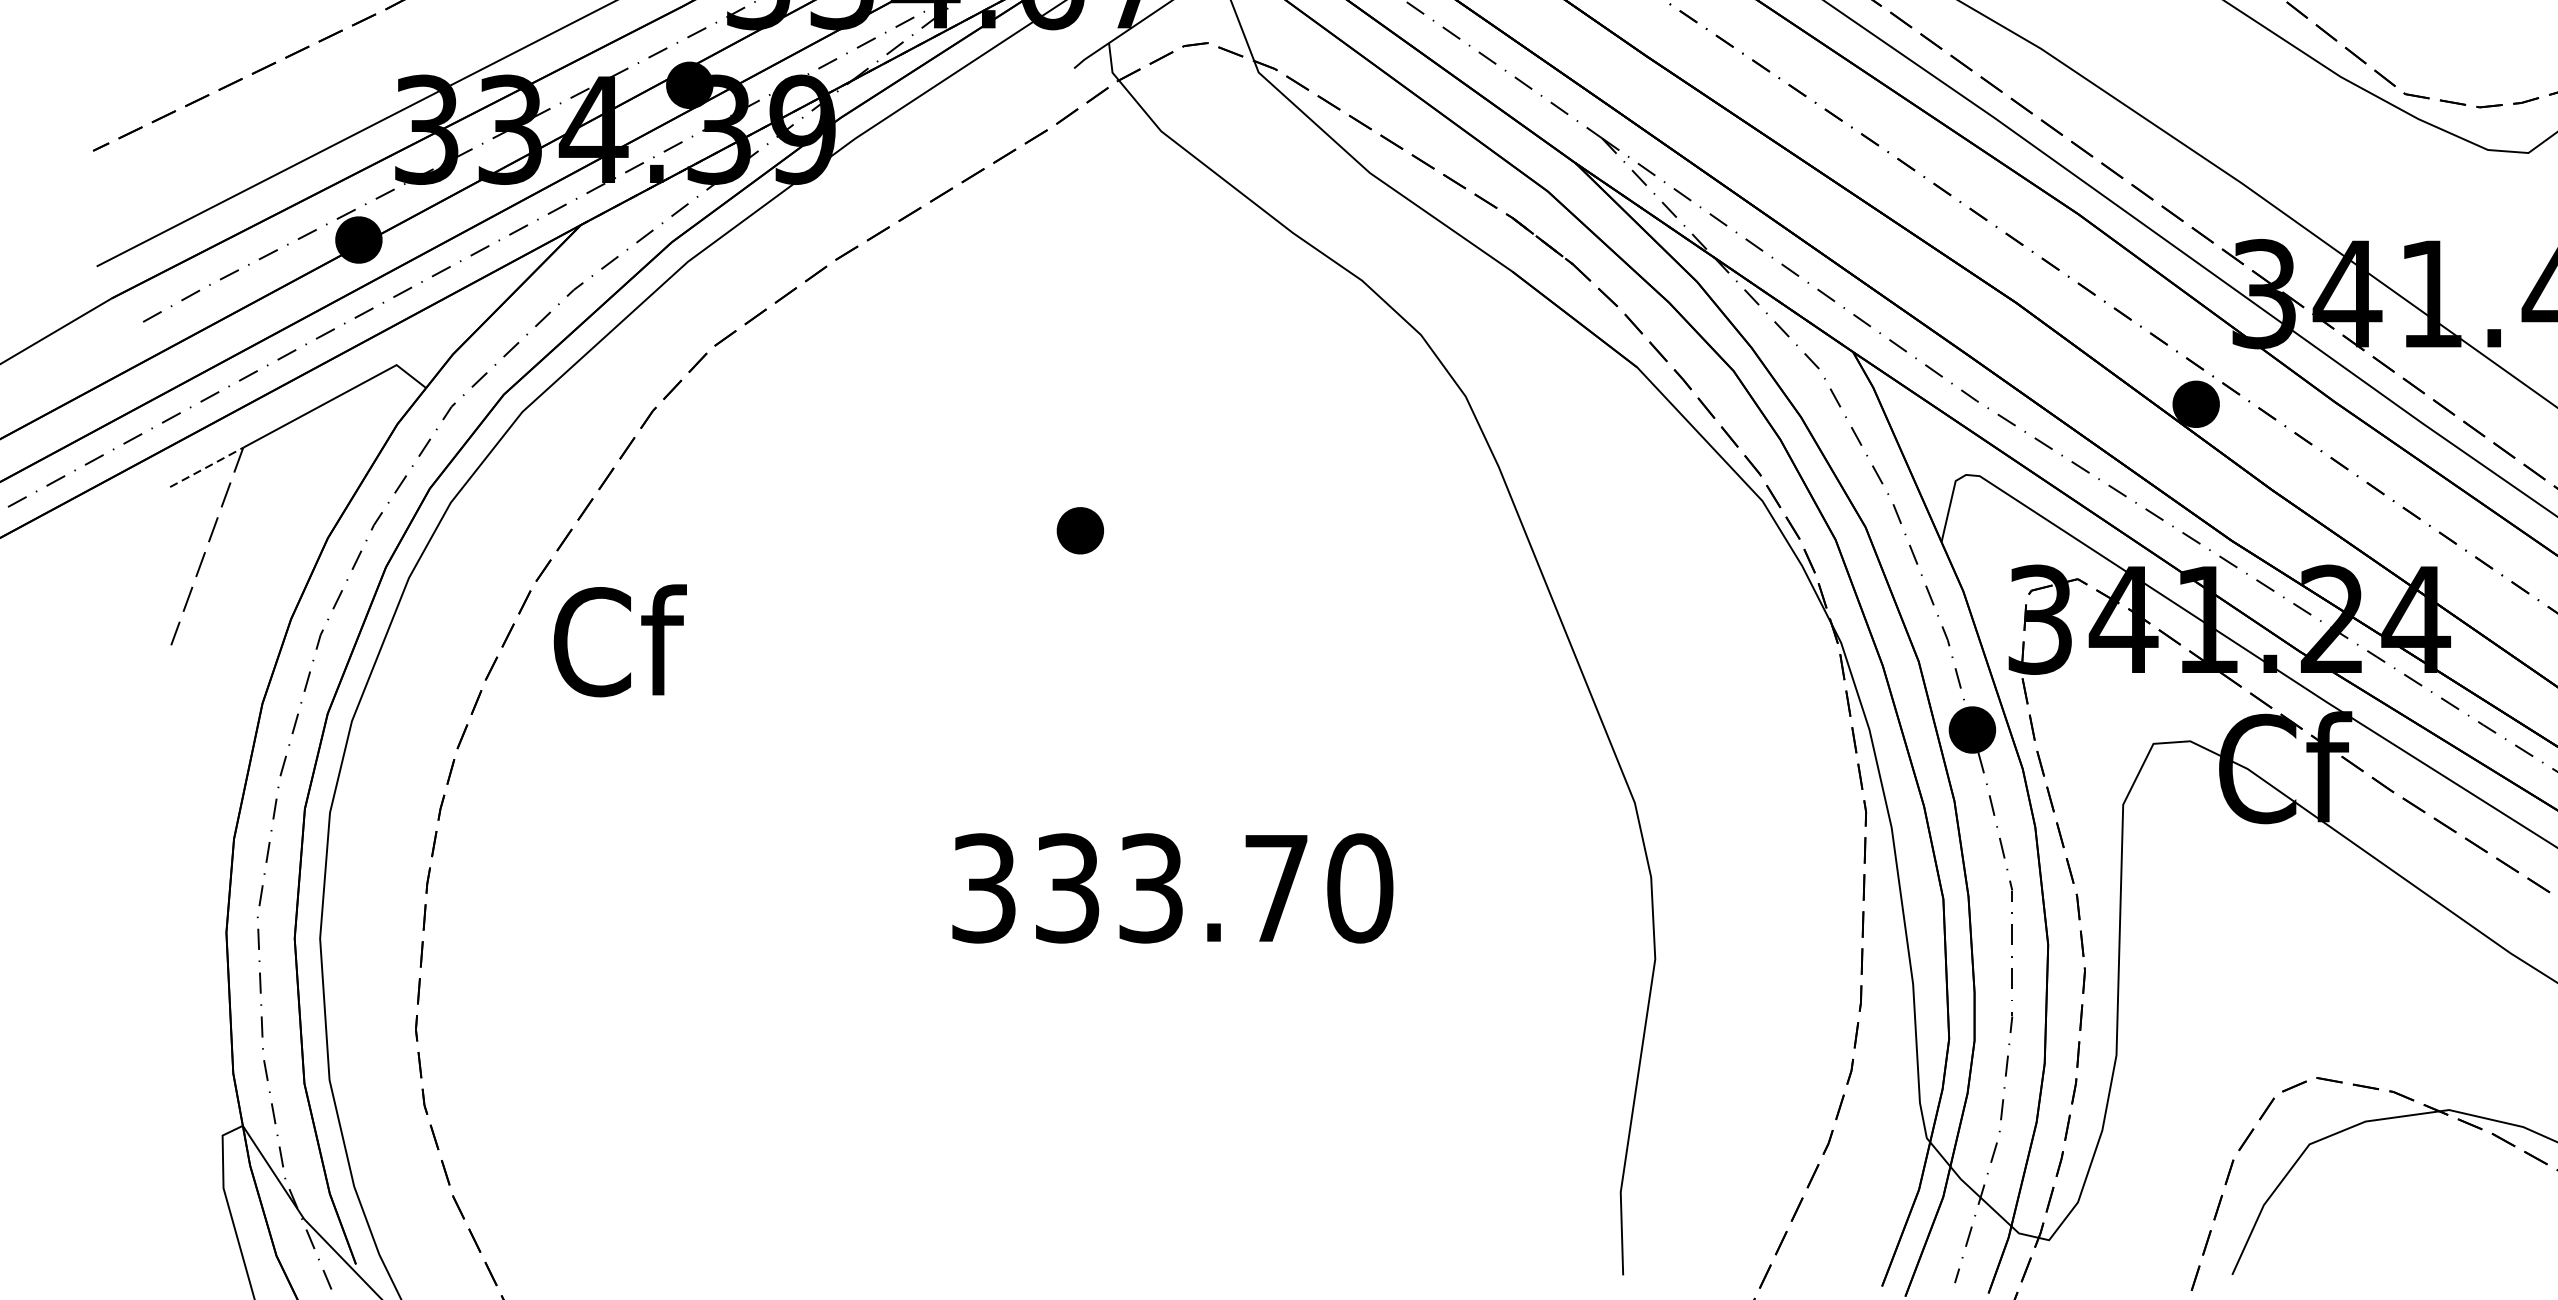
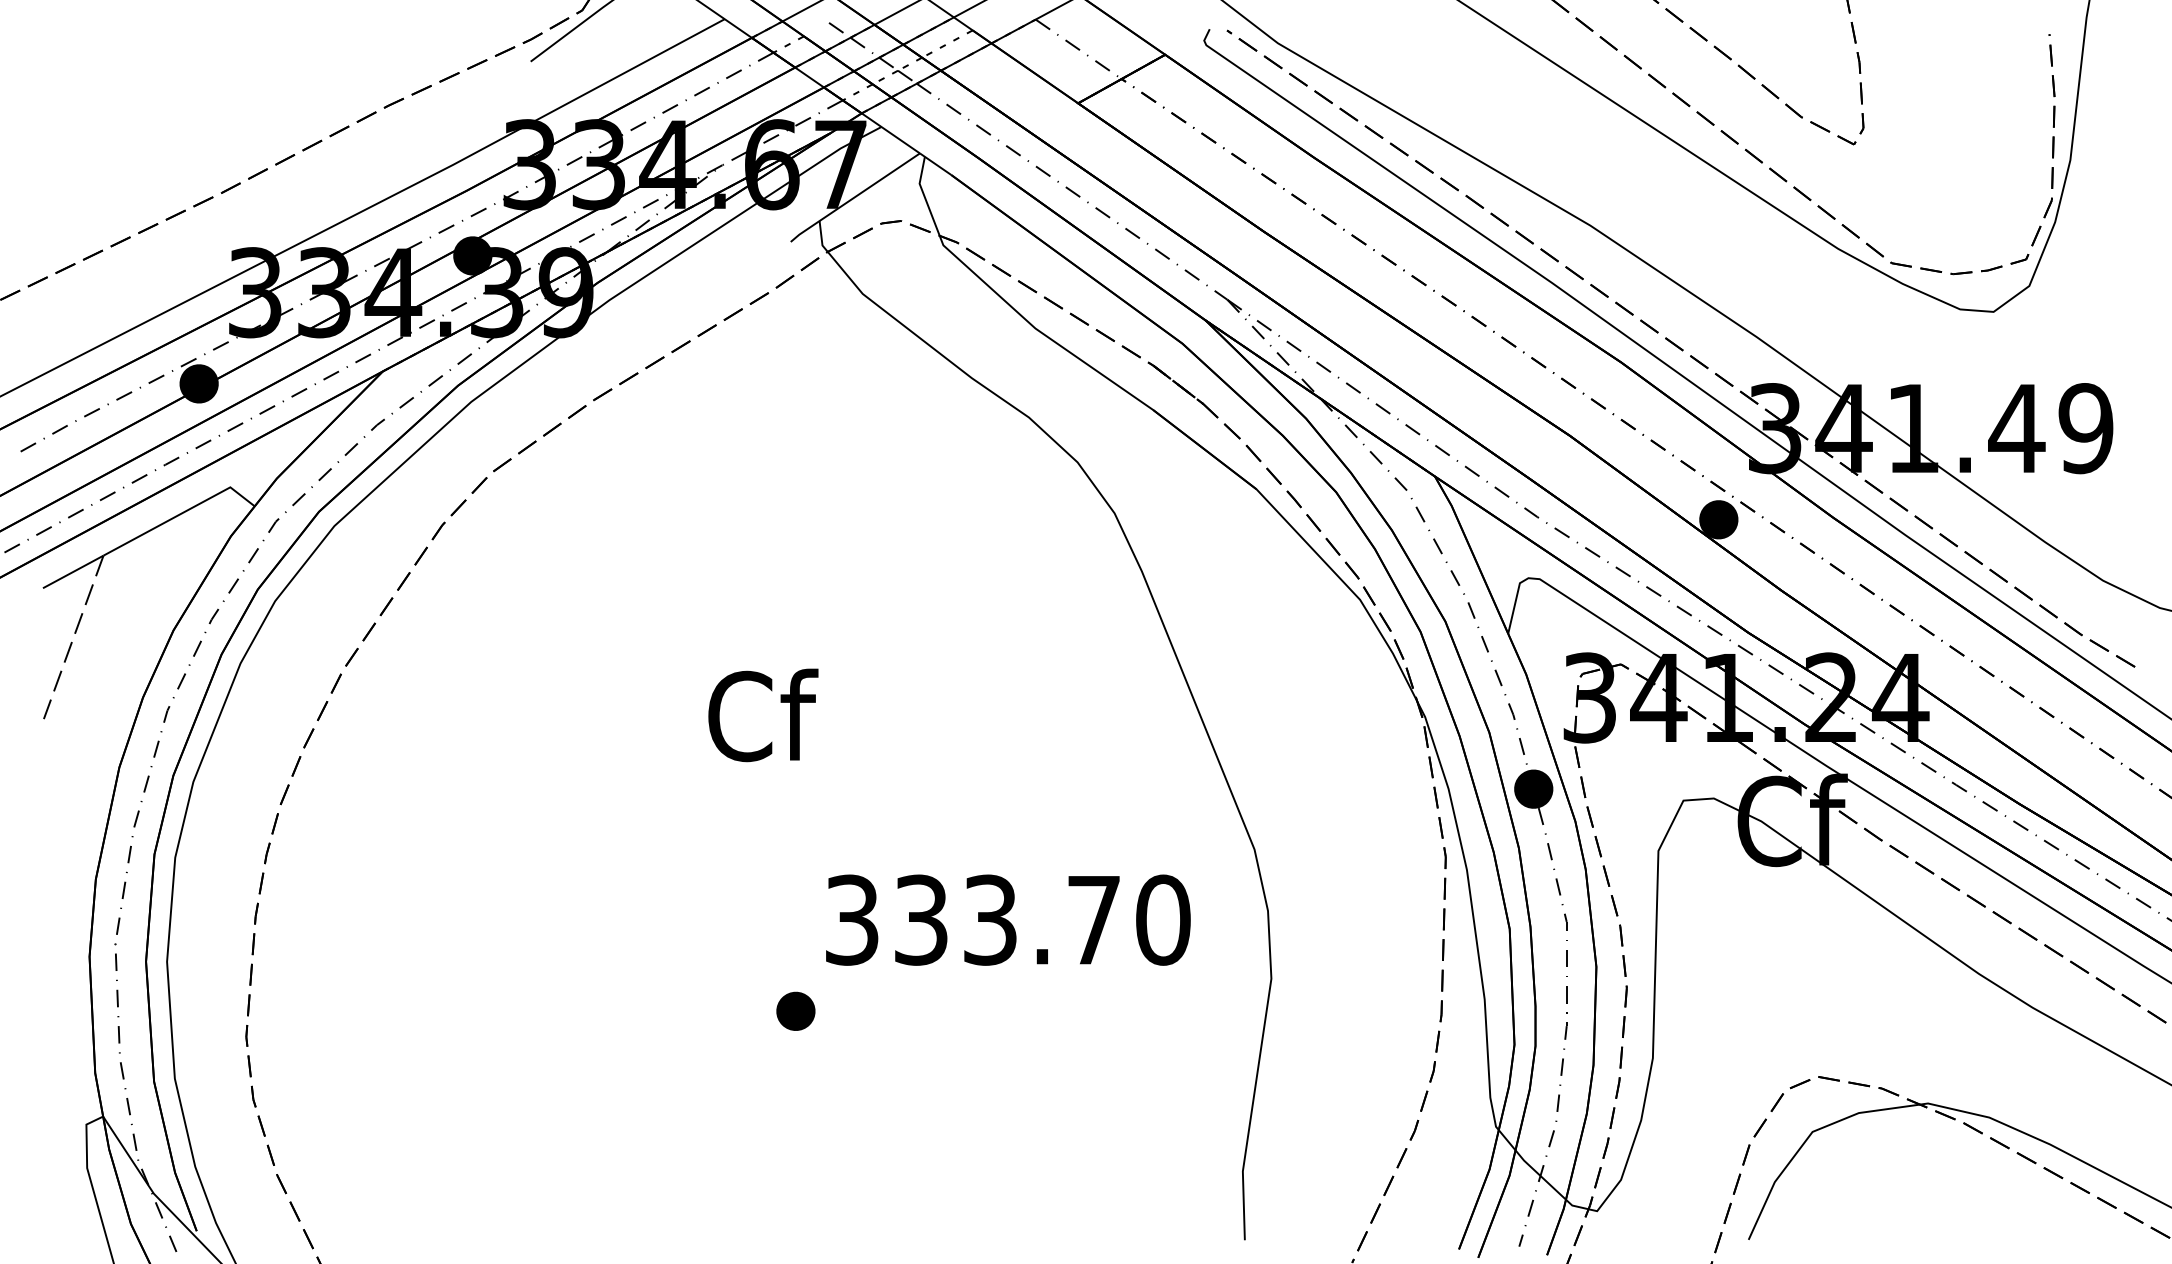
line: (207, 466) -> (73, 571), dashed -> solid
part: (1079, 529) -> (795, 1010), moved
text: (620, 640) -> (763, 715), moved
text: (1172, 887) -> (1008, 919), moved

